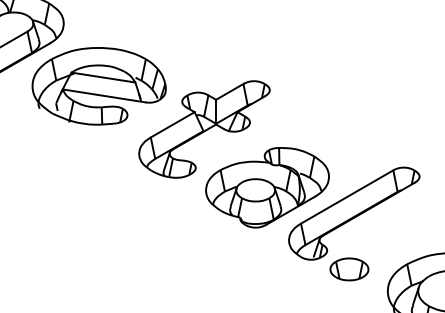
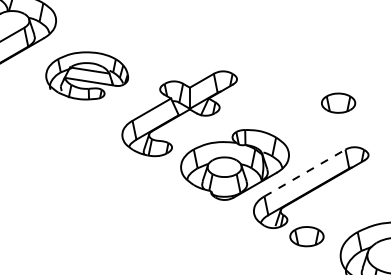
part: (98, 86) -> (86, 76), size x0.7
part: (385, 117) -> (338, 103), added
line: (347, 196) -> (305, 172), solid -> dashed

